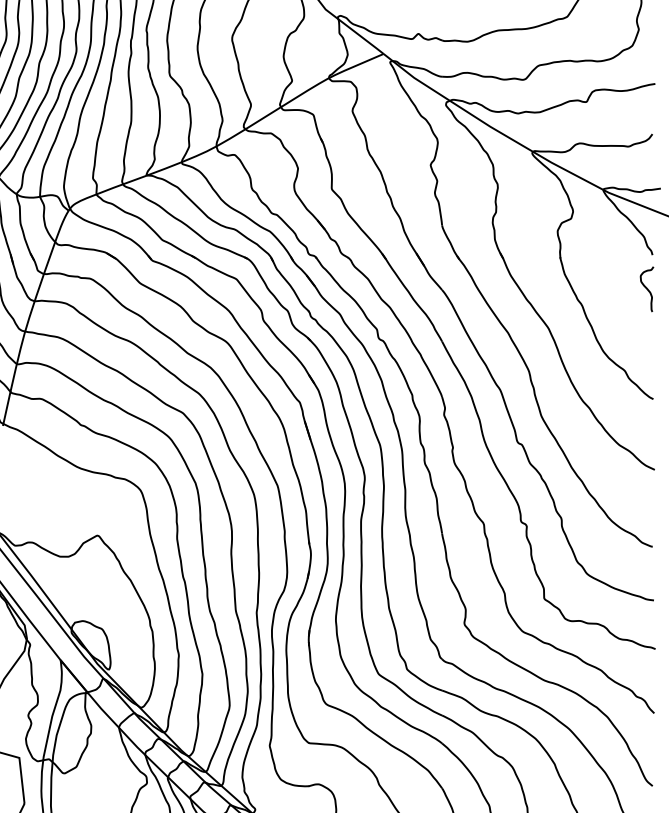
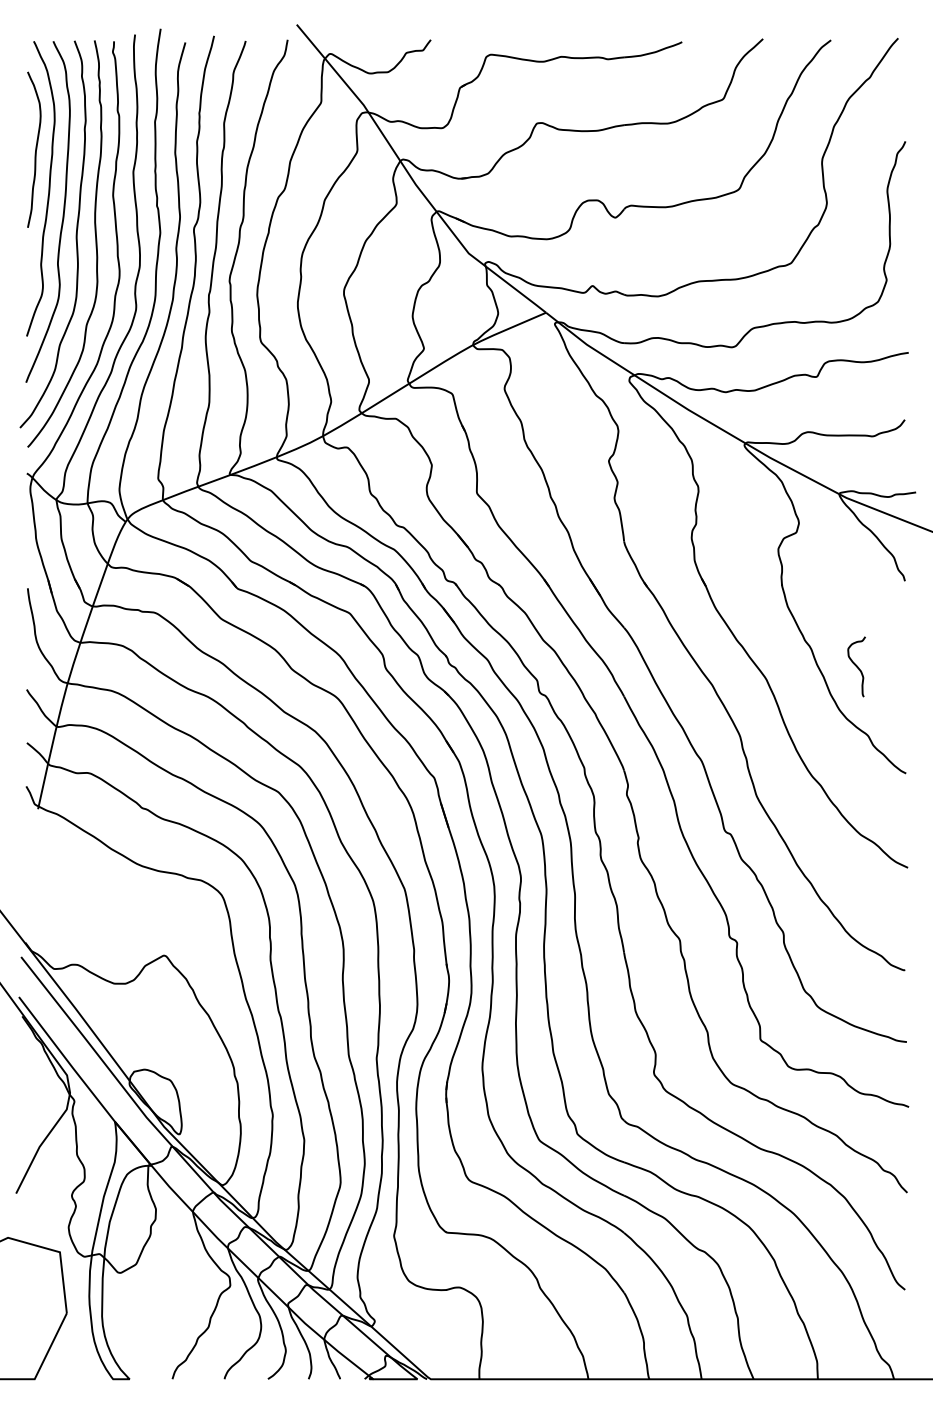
curve: (646, 289) -> (856, 666), moved

